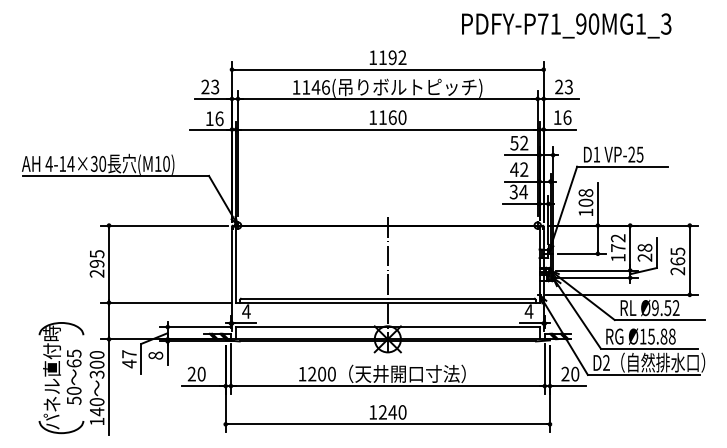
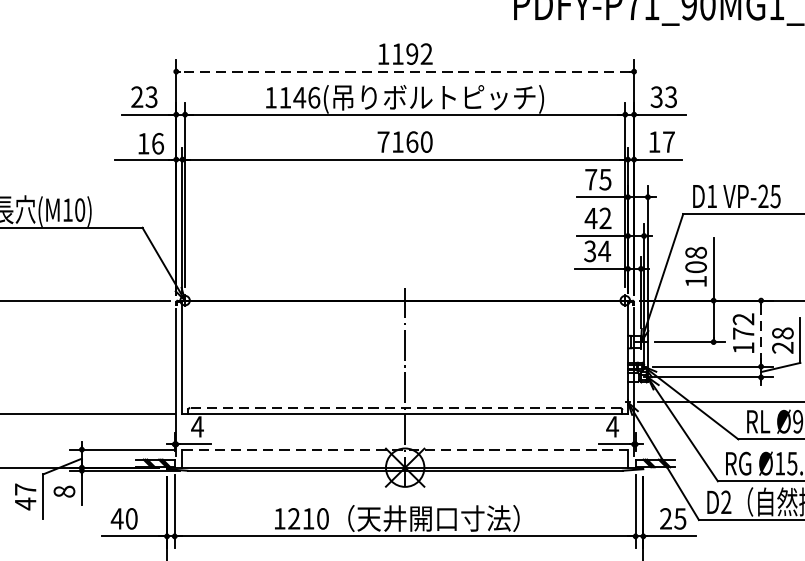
line: (387, 69) -> (404, 71), solid -> dashed
text: (559, 87) -> (657, 97), 23 -> 33
text: (373, 117) -> (384, 141), 1160 -> 7160
text: (567, 117) -> (669, 141), 16 -> 17
text: (519, 142) -> (598, 178), 52 -> 75
line: (630, 248) -> (761, 334), solid -> dashed
line: (387, 298) -> (404, 407), solid -> dashed
line: (387, 327) -> (404, 450), solid -> dashed
text: (191, 373) -> (116, 517), 20 -> 40
text: (322, 373) -> (309, 517), 1200 -> 1210
text: (575, 373) -> (680, 517), 20 -> 25

